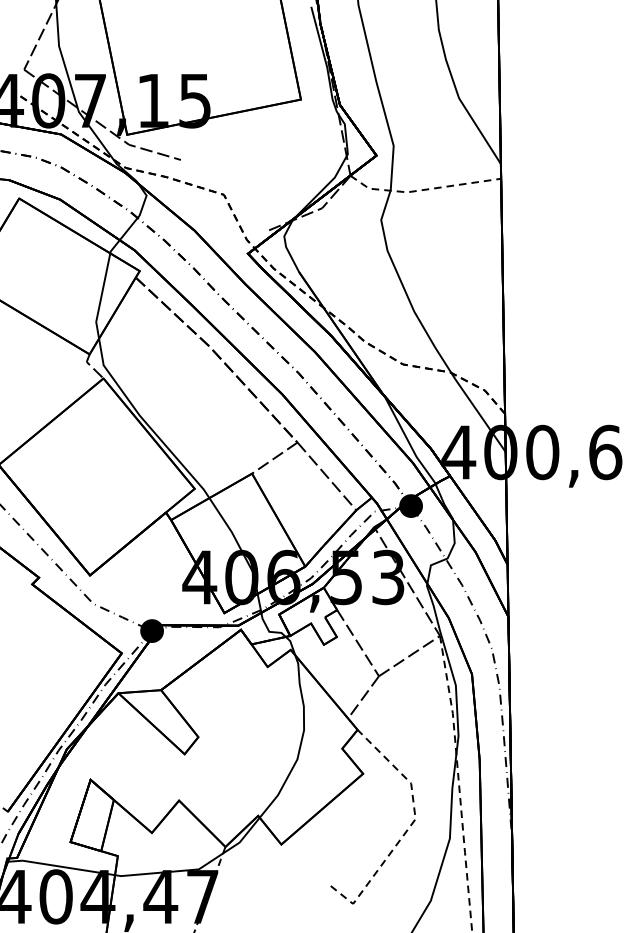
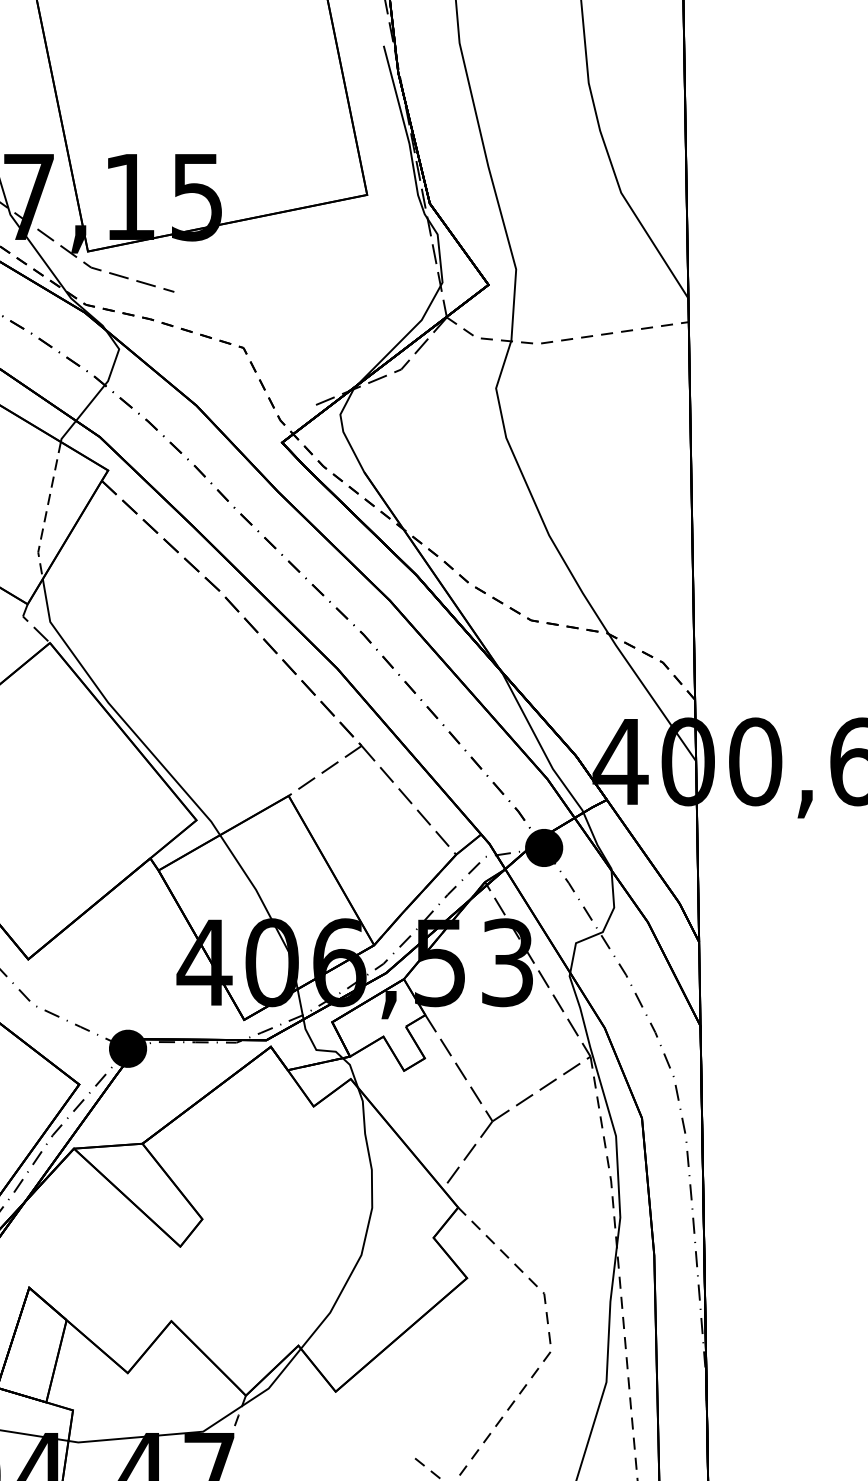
line: (101, 296) -> (46, 511), solid -> dashed

